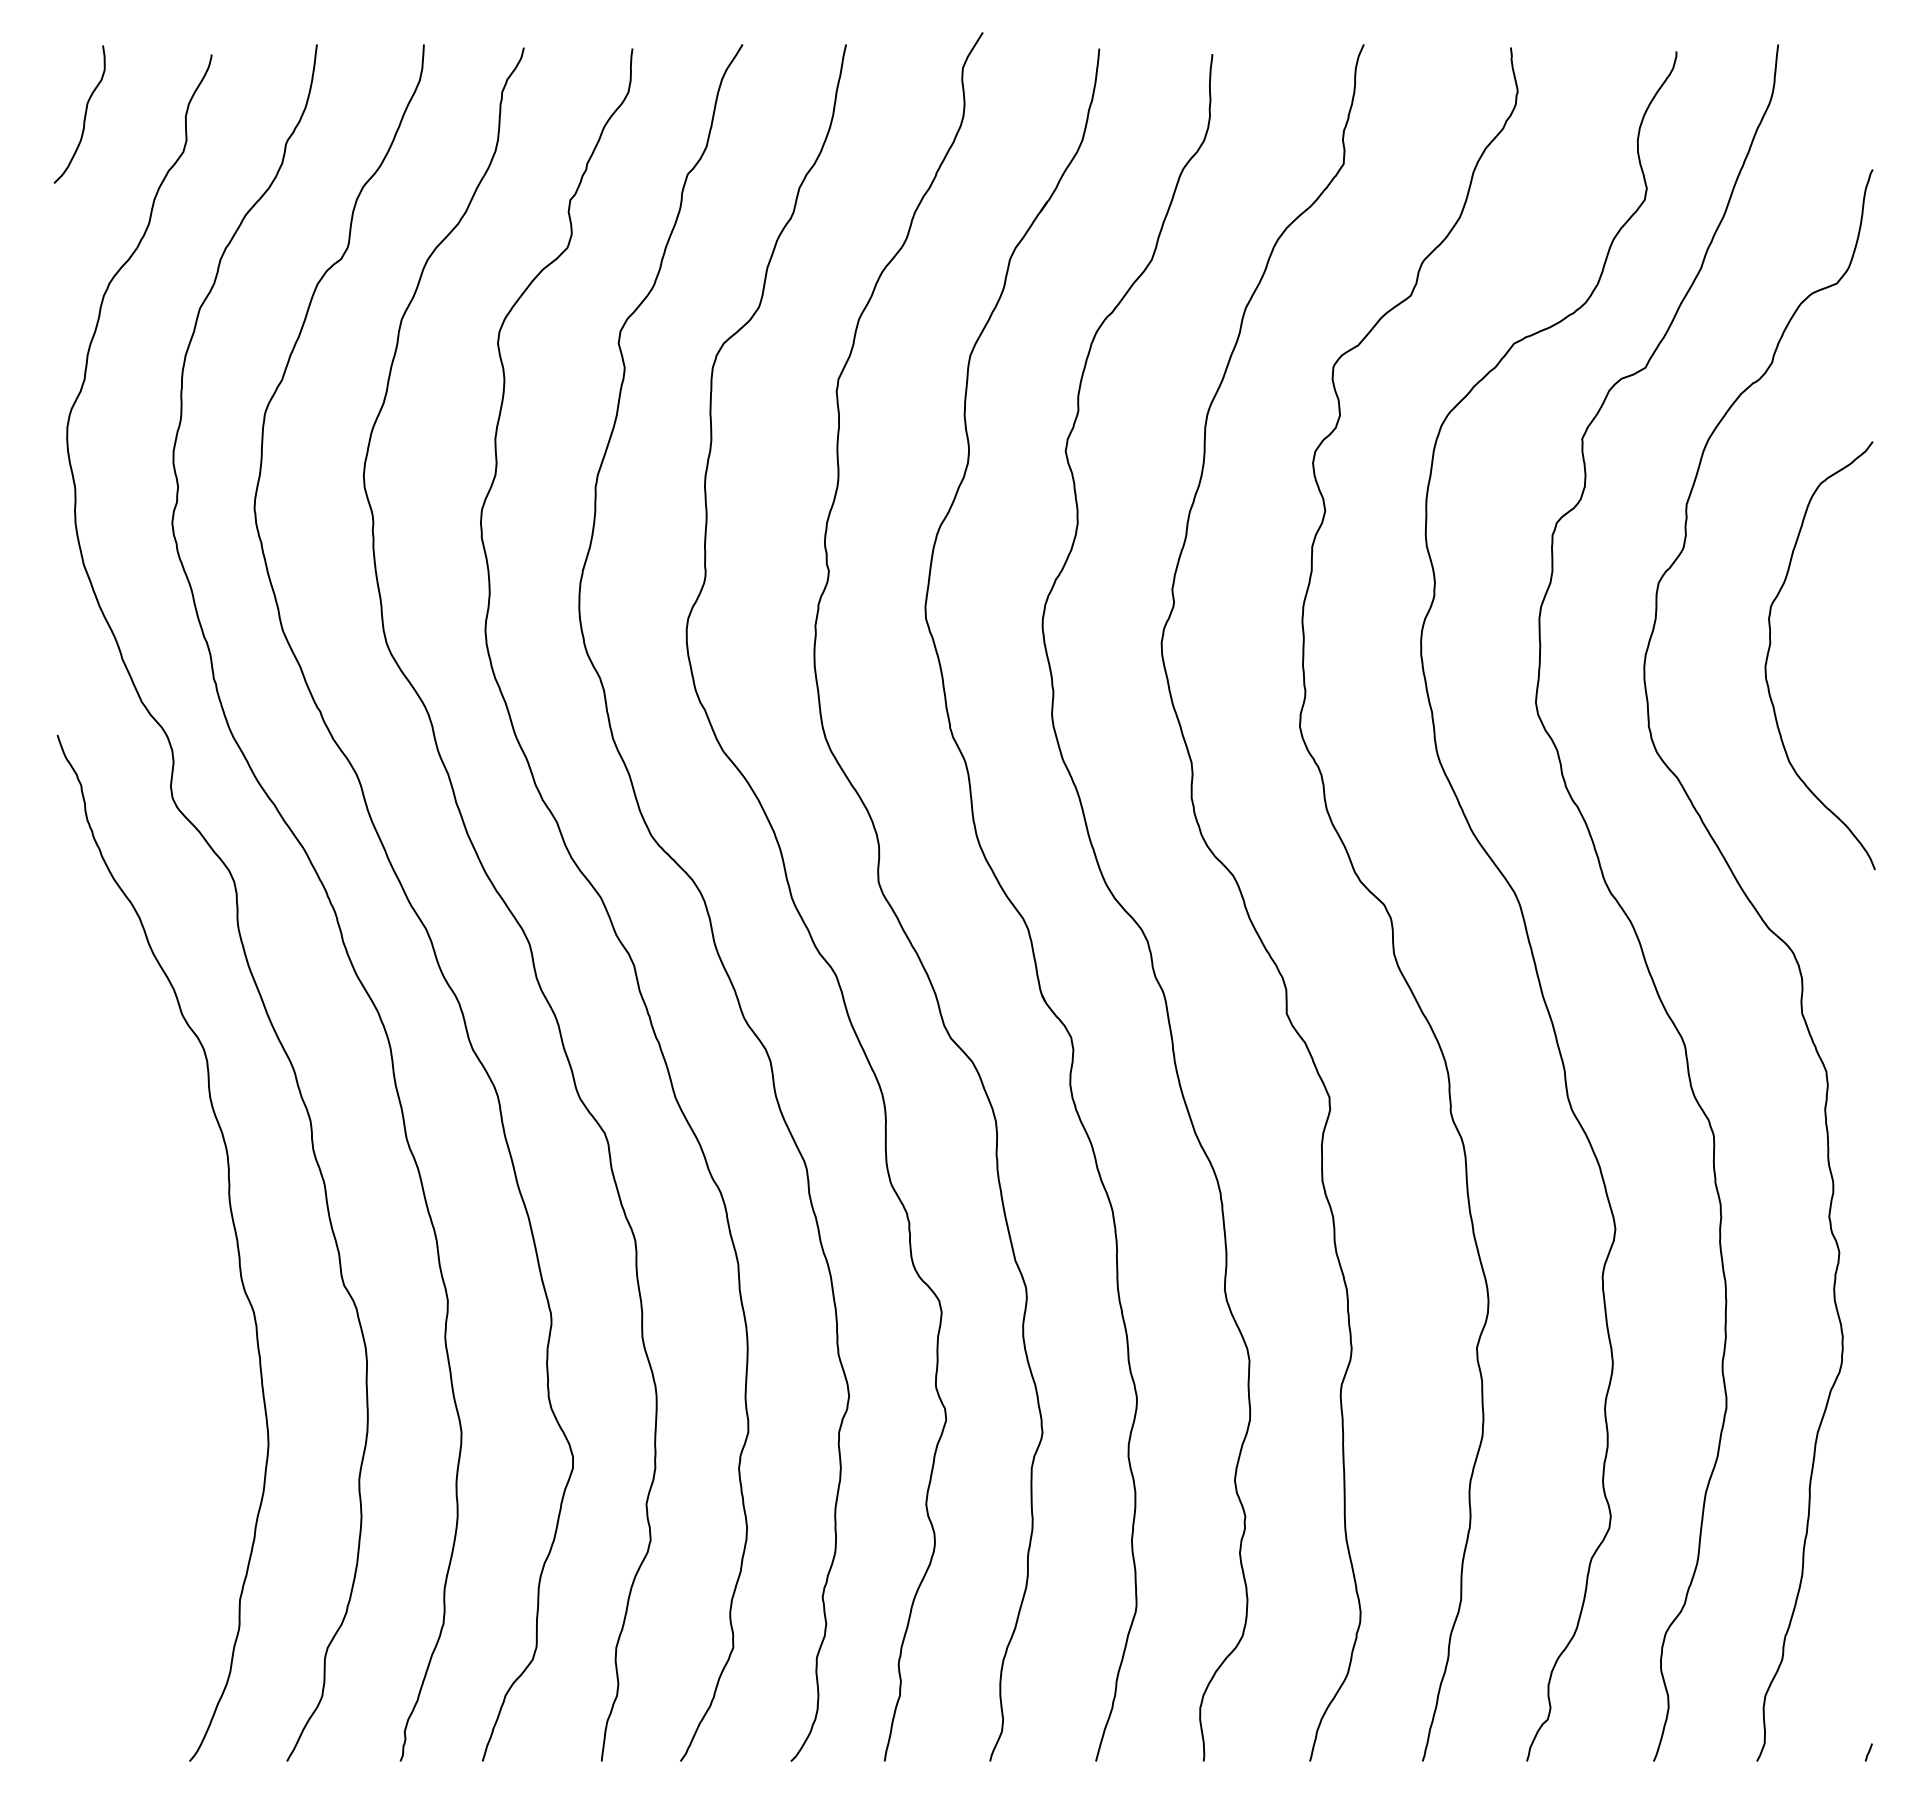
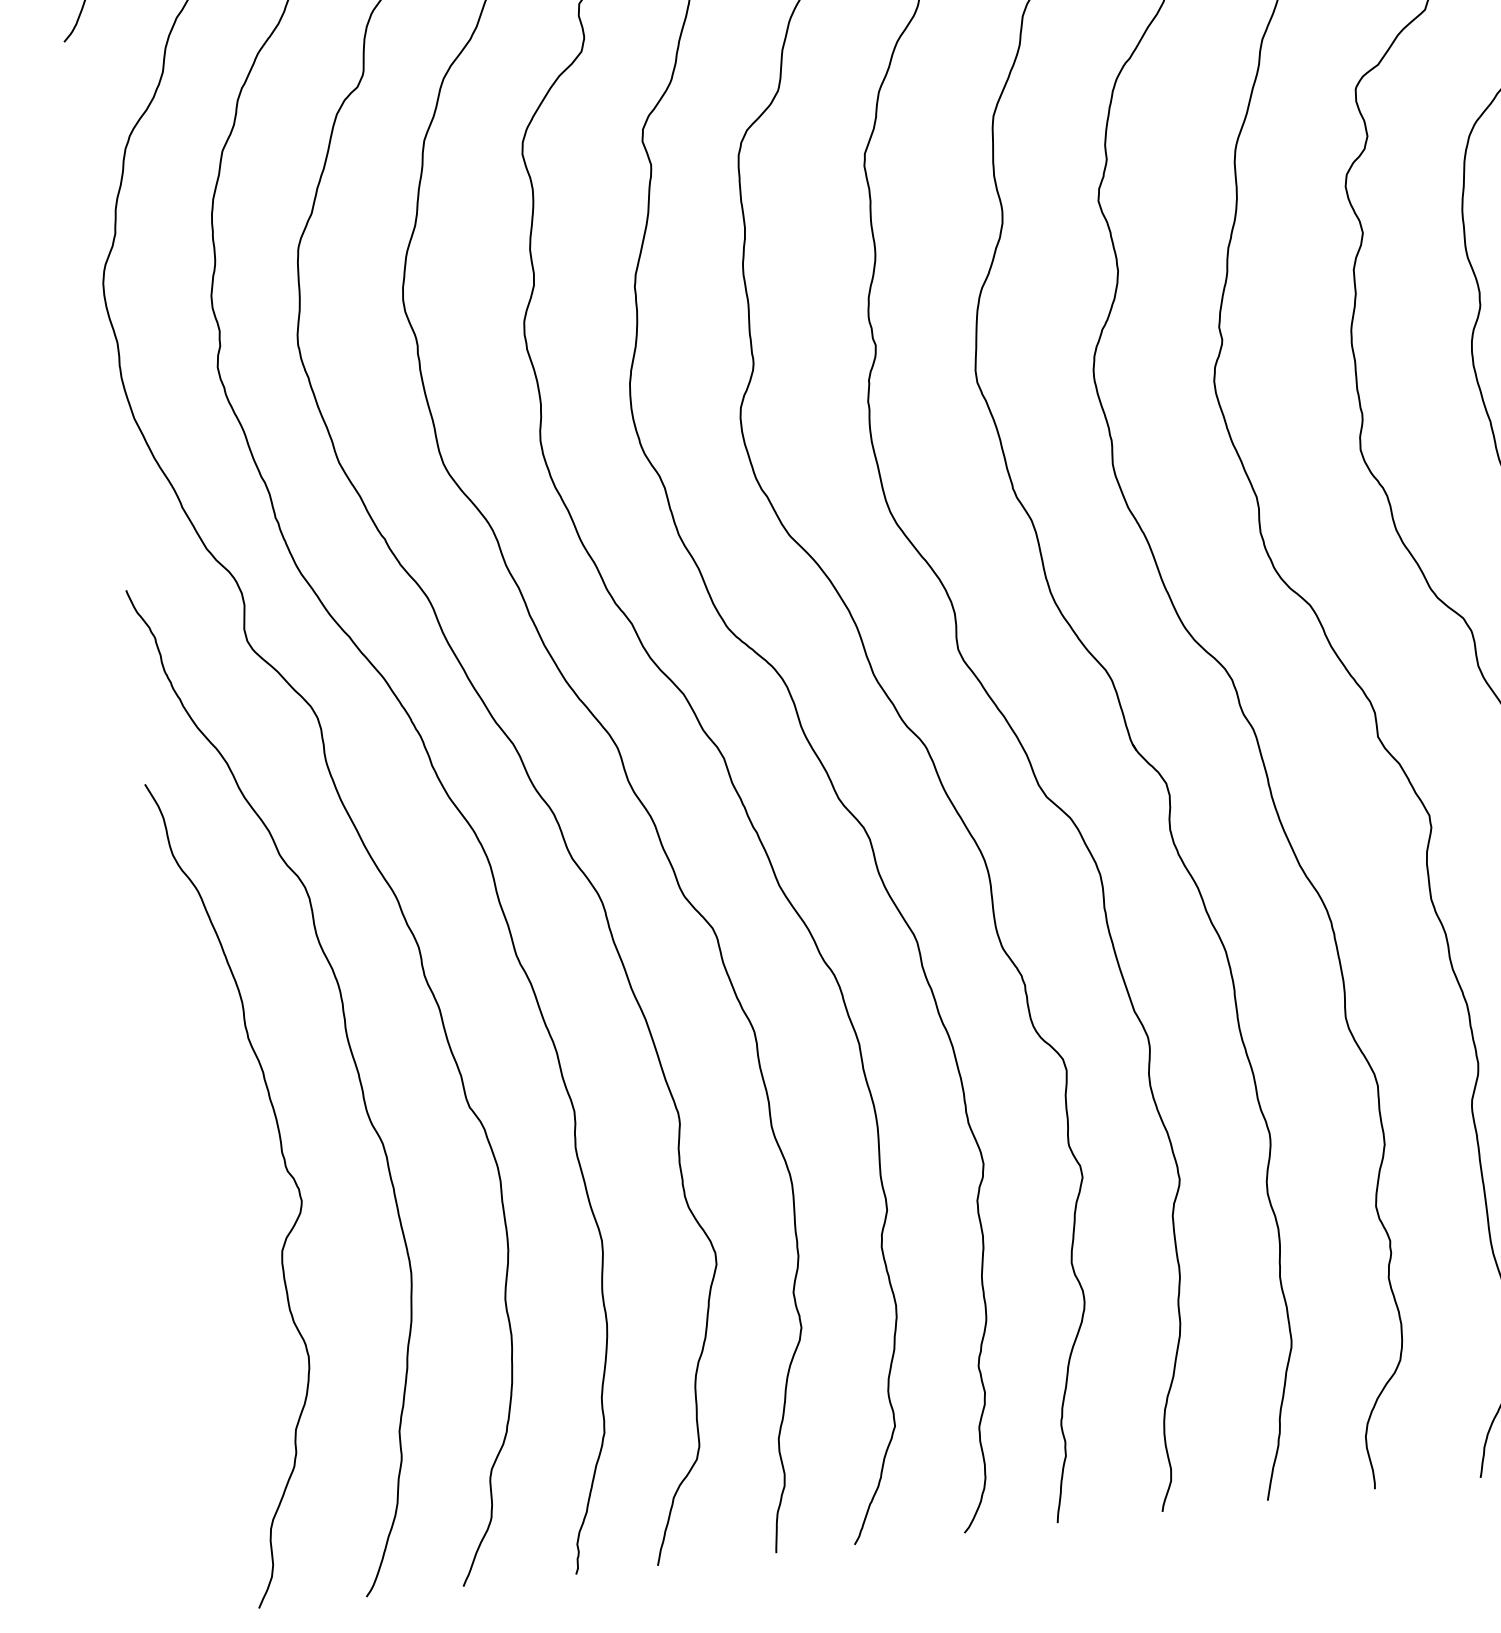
curve: (155, 1330) -> (286, 1172), added

